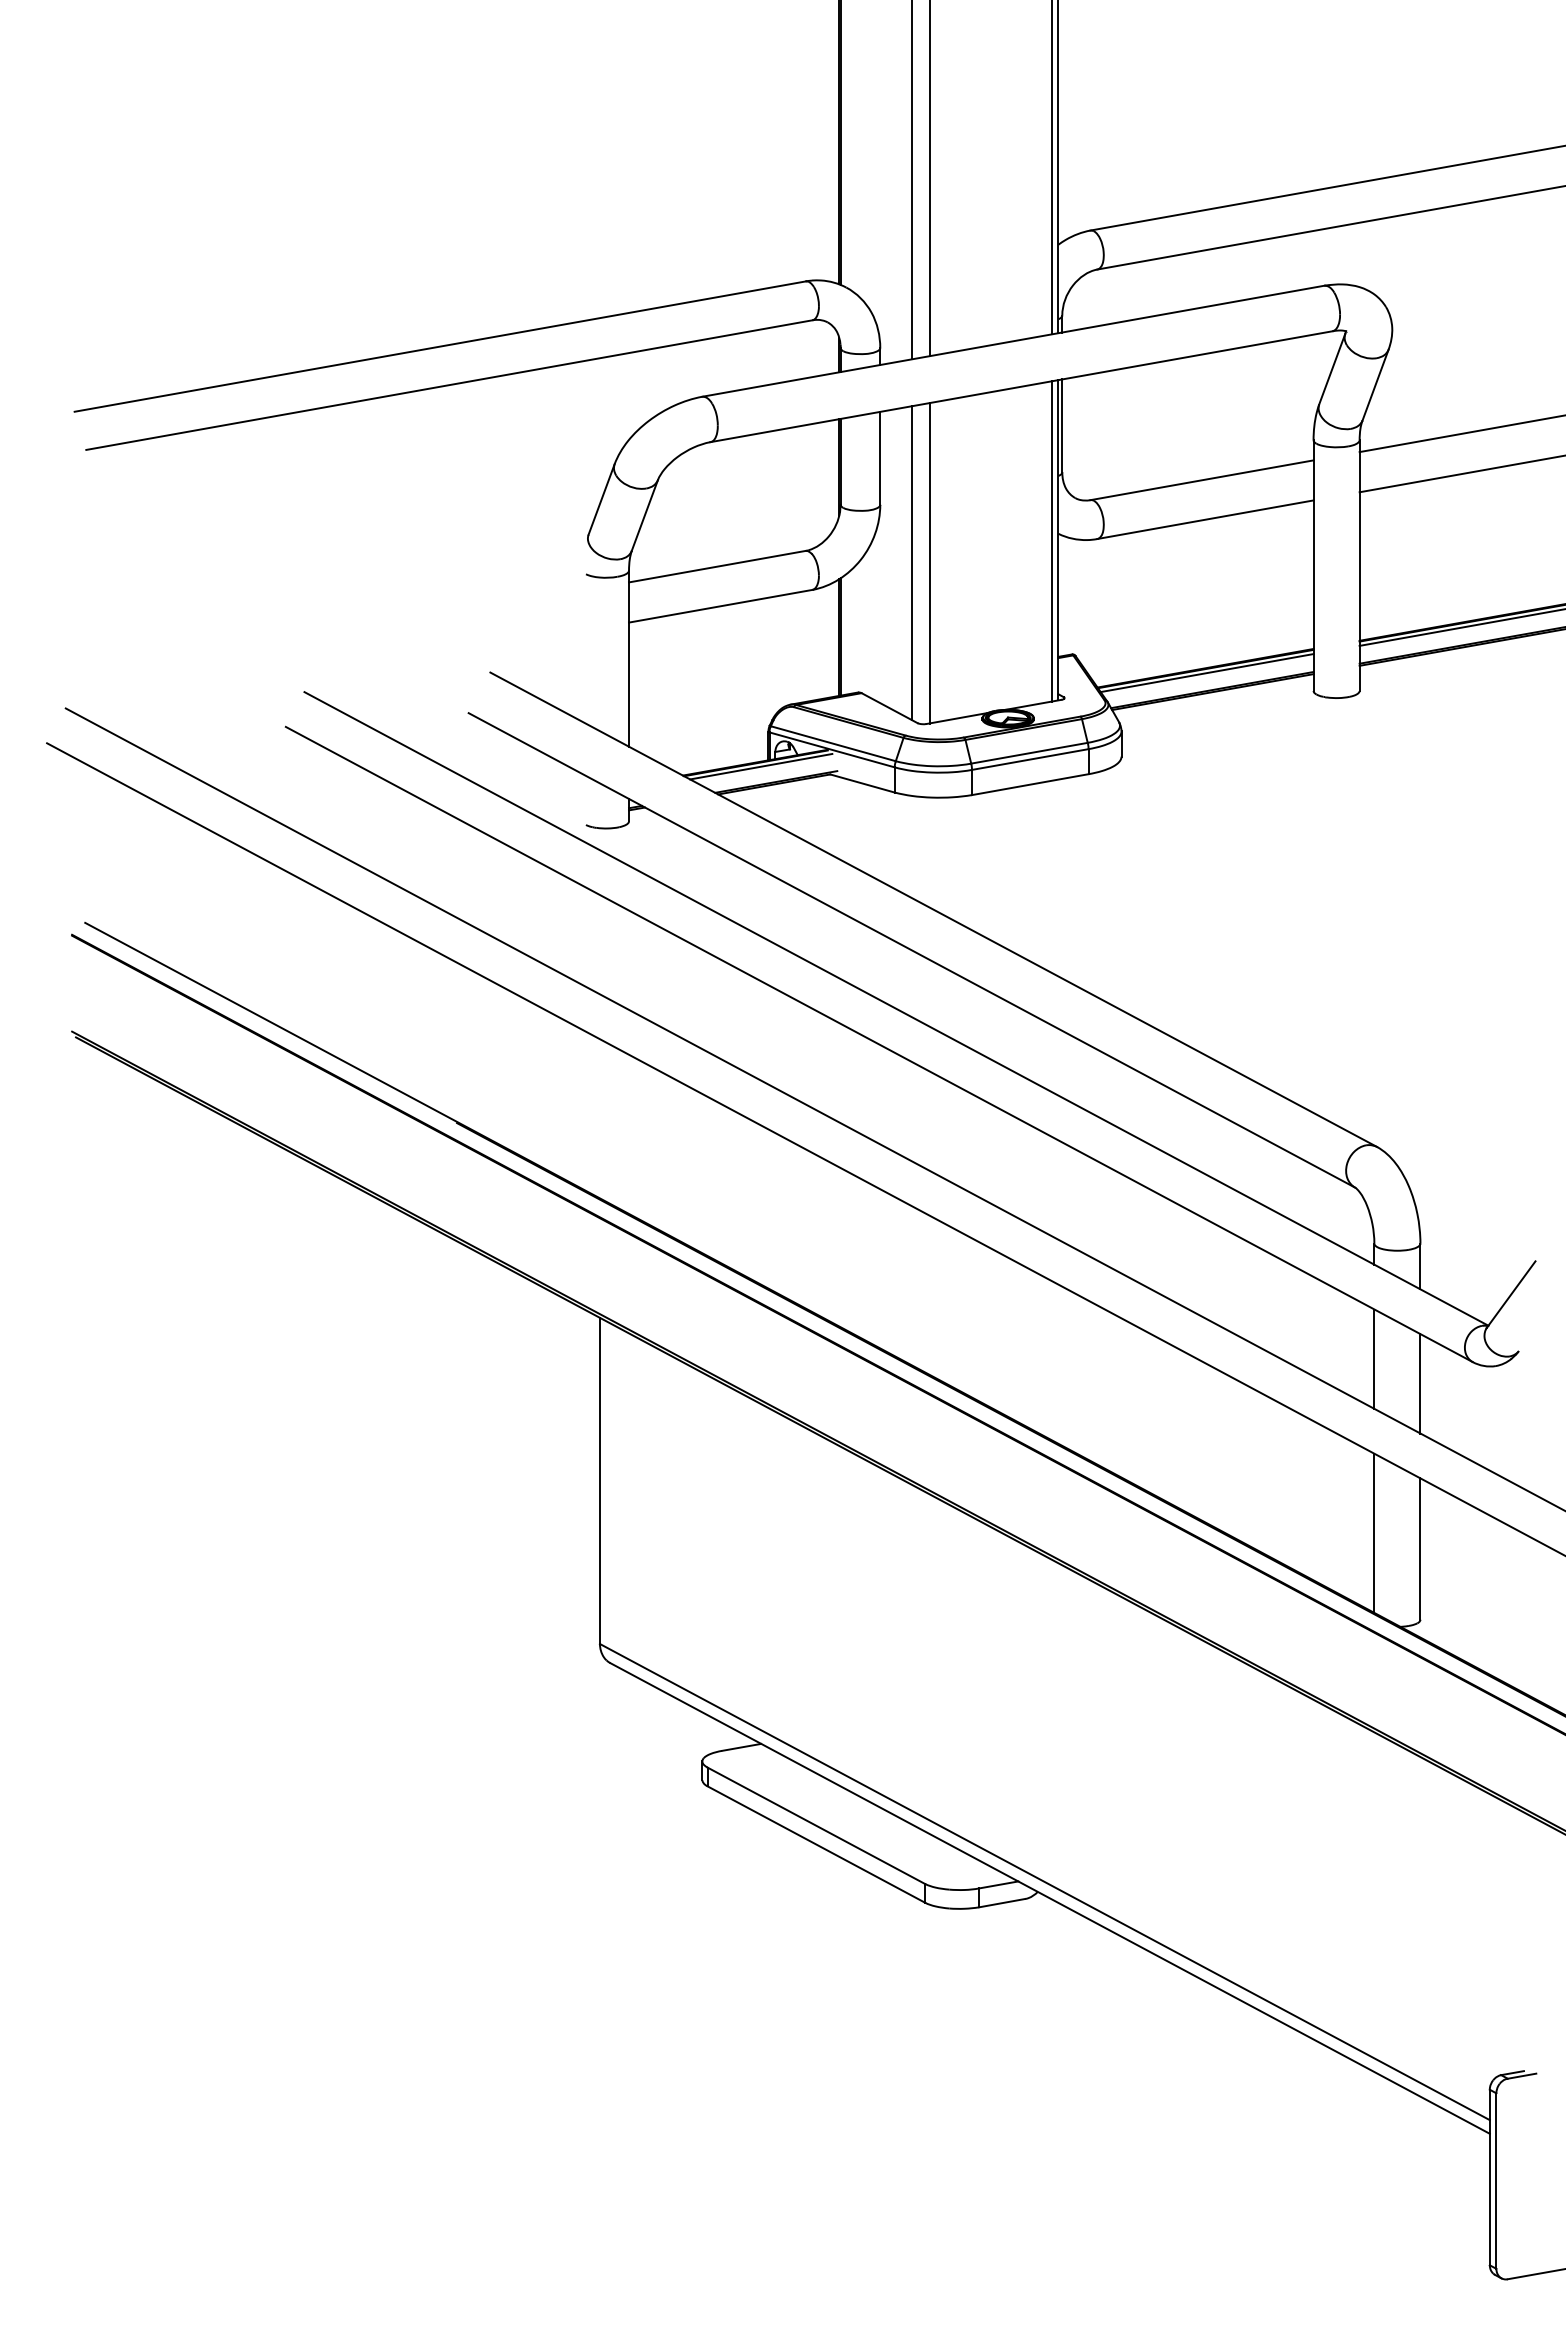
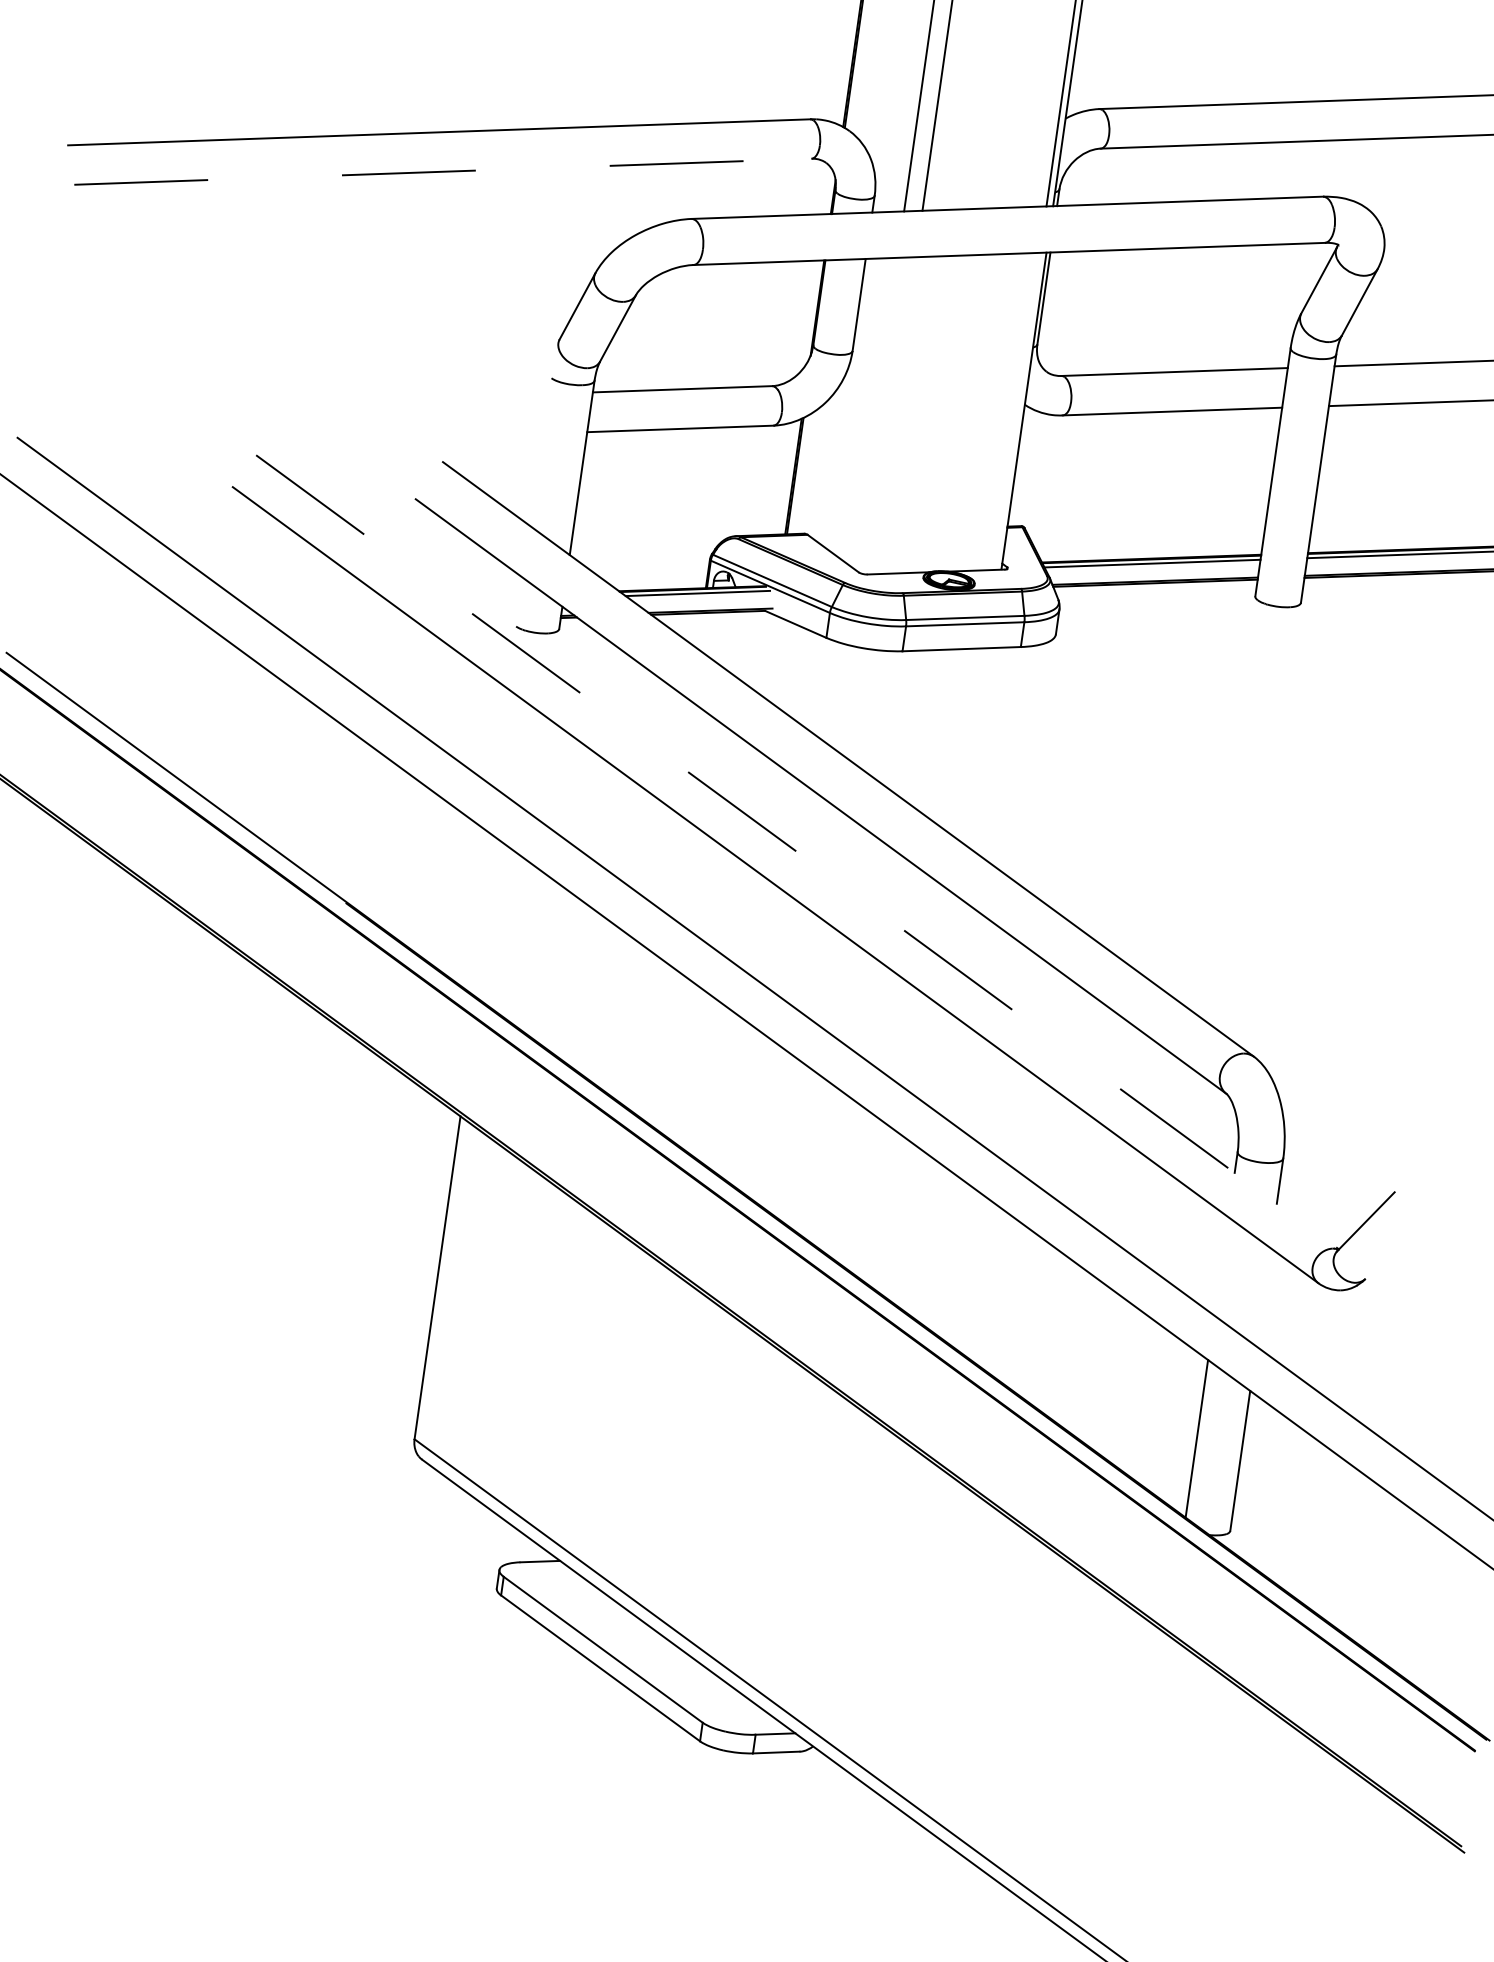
line: (449, 385) -> (442, 172), solid -> dashed
line: (1051, 541) -> (1016, 411), removed
line: (911, 562) -> (875, 412), removed
line: (929, 563) -> (893, 416), removed
line: (896, 1009) -> (797, 852), solid -> dashed
line: (1374, 1358) -> (1221, 1265), removed
line: (1420, 1383) -> (1263, 1297), removed

